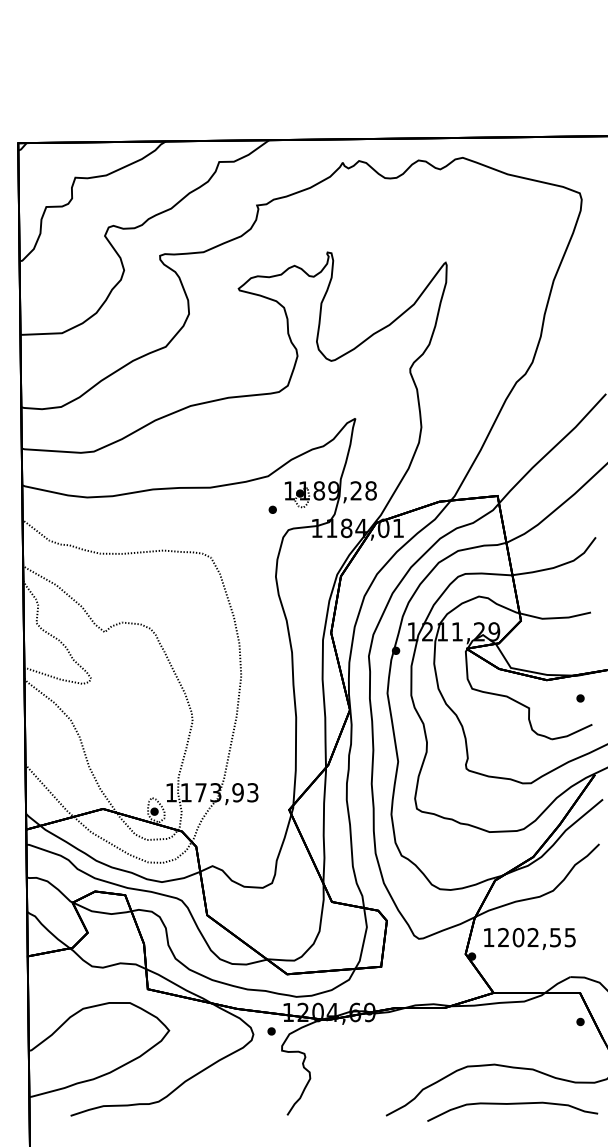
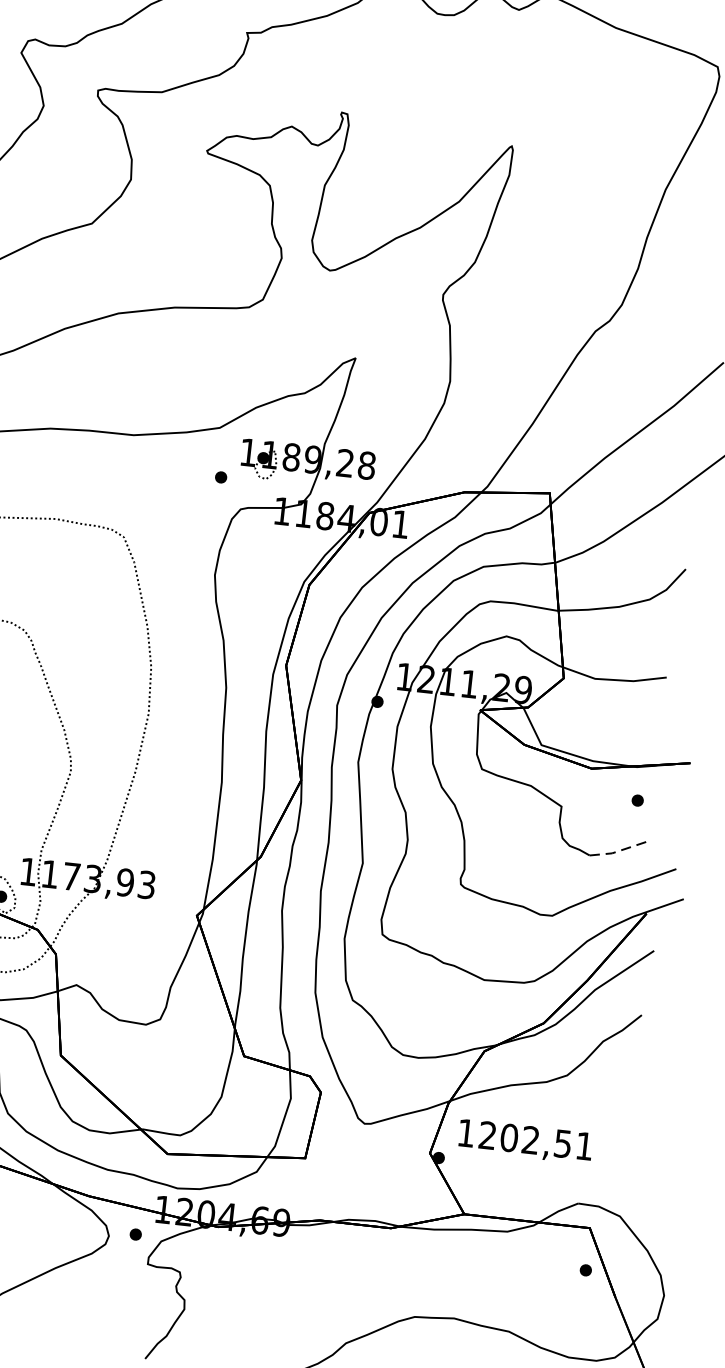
line: (572, 733) -> (620, 850), solid -> dashed
text: (569, 937) -> (583, 1145), 1202,55 -> 1202,51

